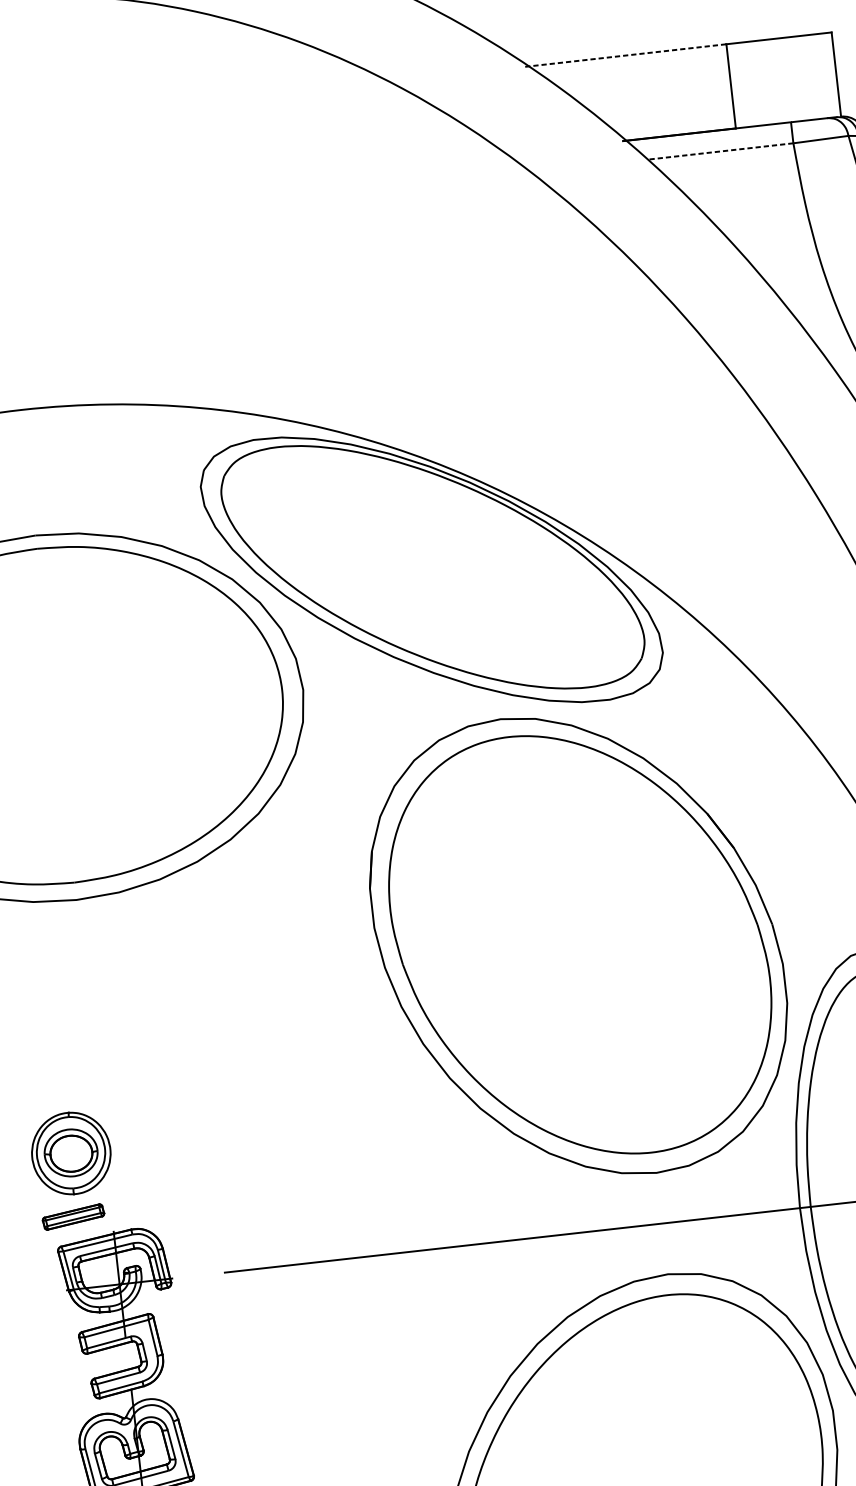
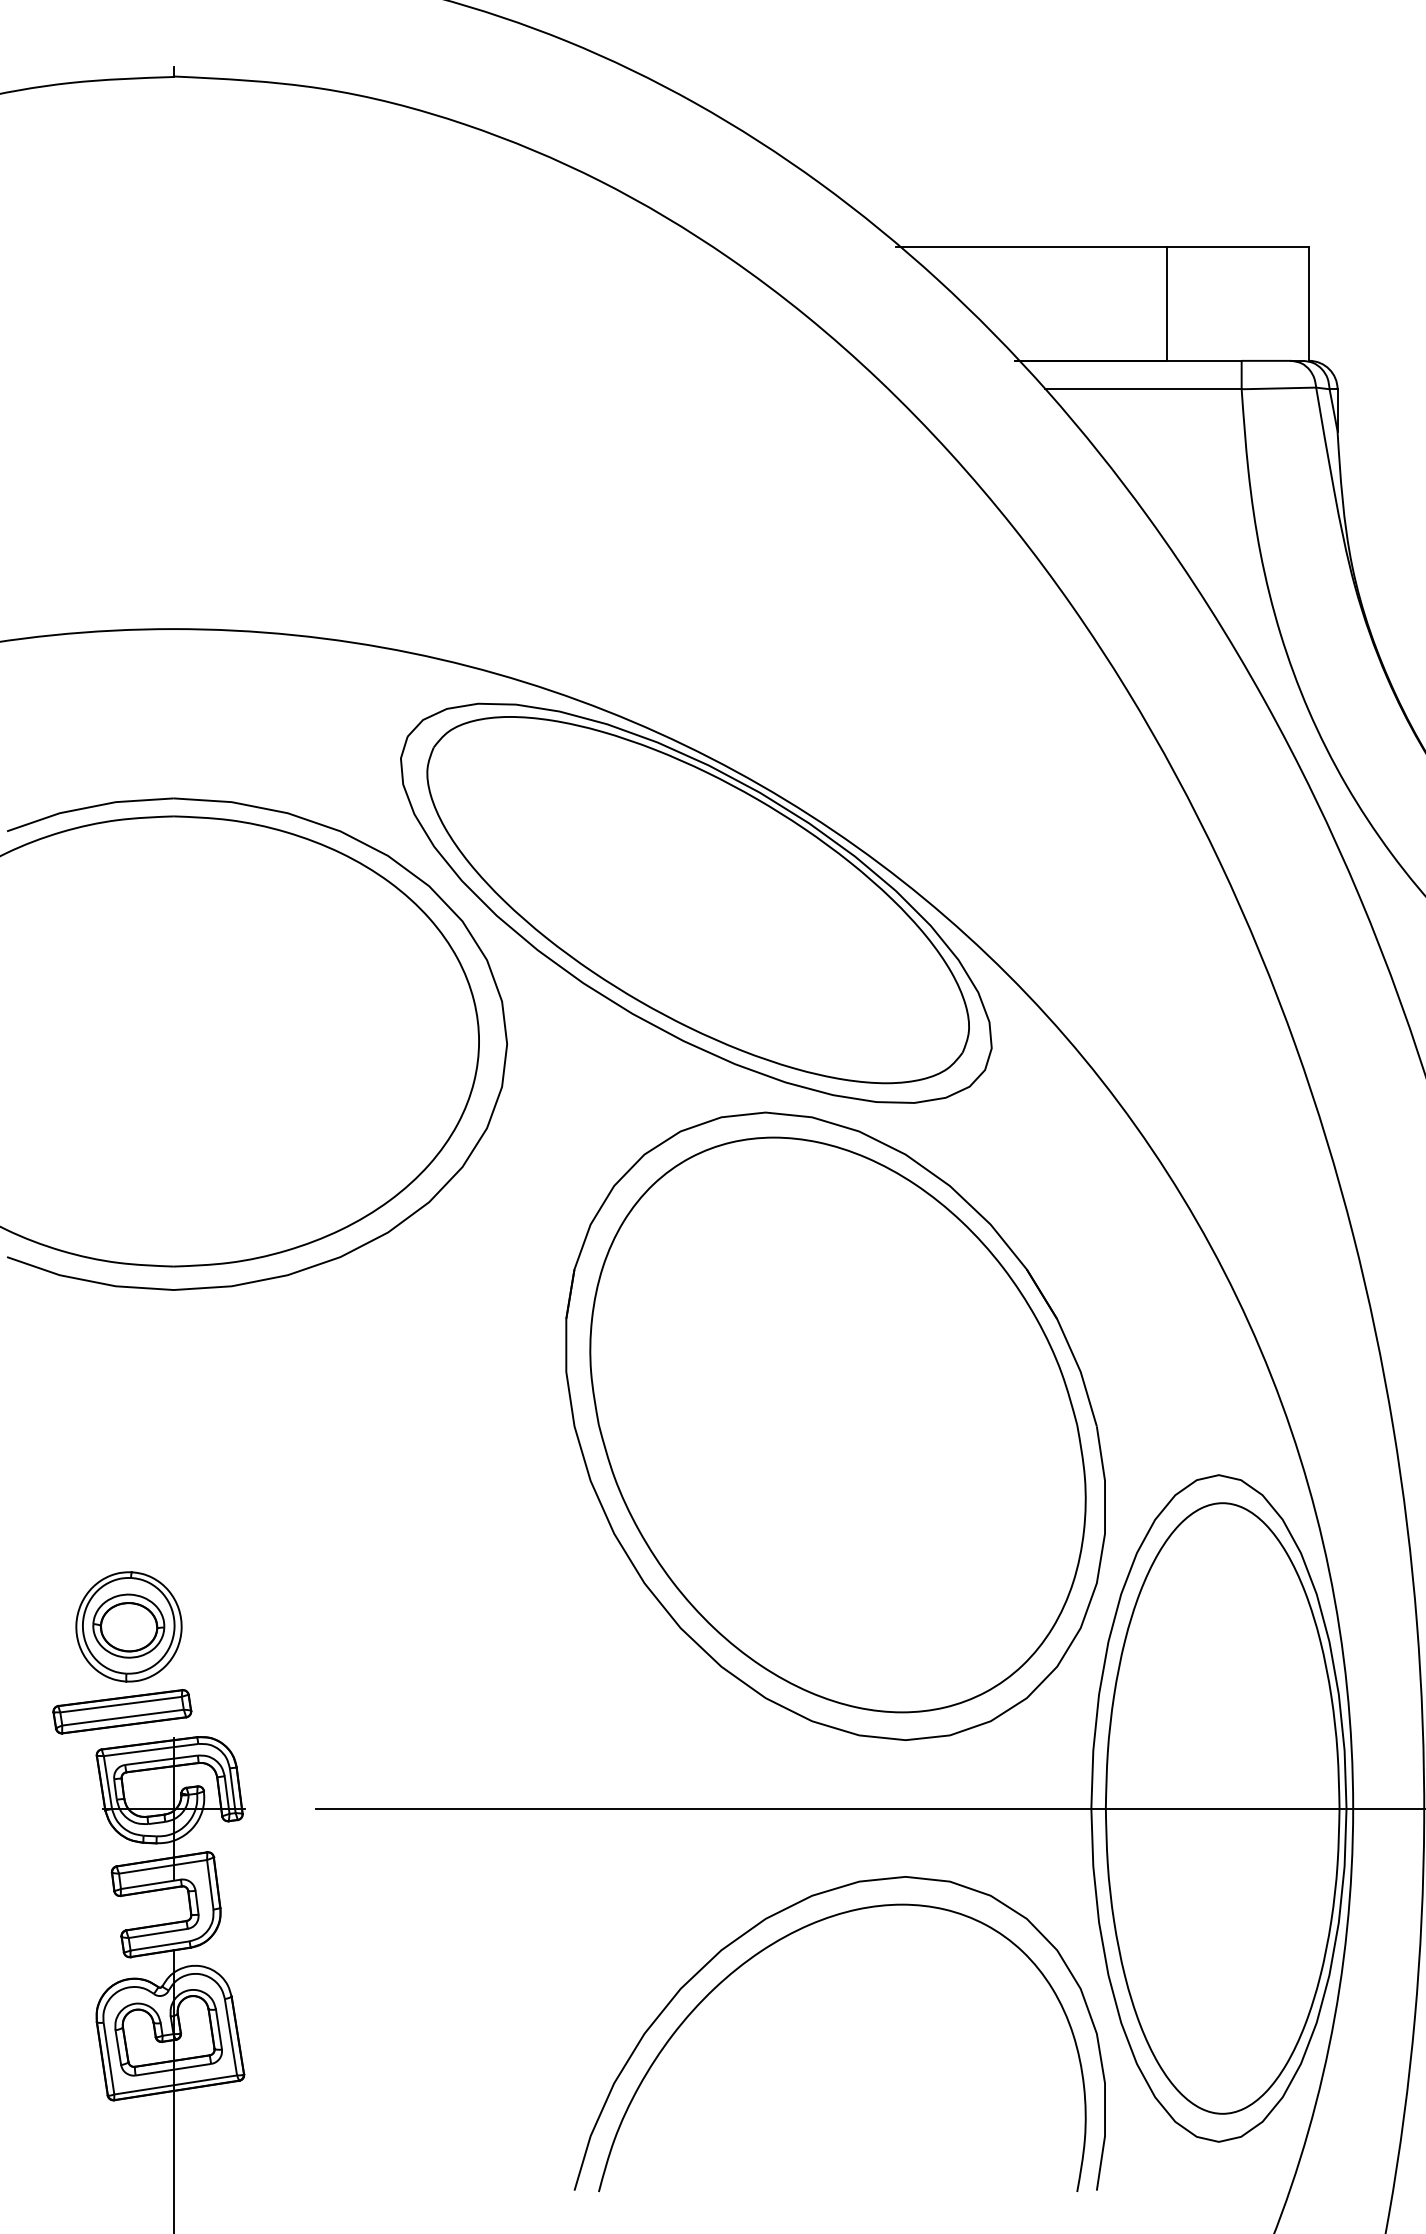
line: (625, 55) -> (1031, 247), dashed -> solid
line: (720, 151) -> (1143, 389), dashed -> solid
part: (73, 1216) -> (122, 1711), size x1.67

